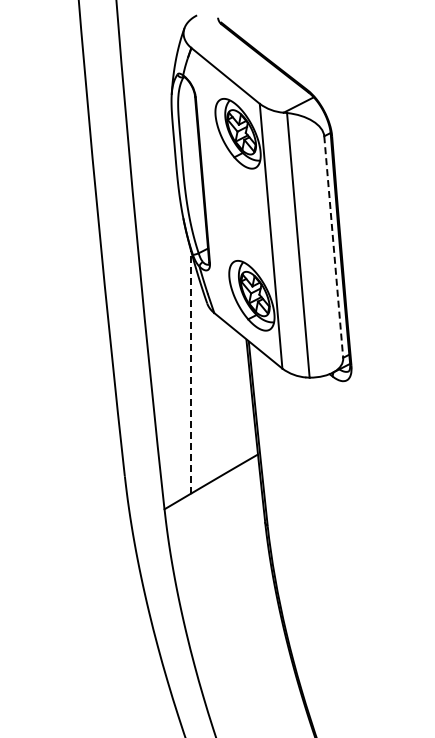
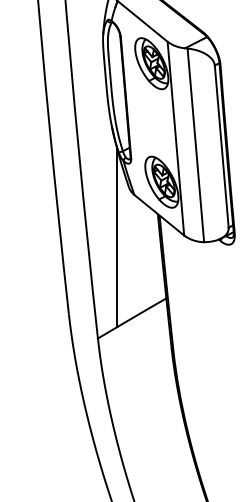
line: (333, 247) -> (221, 146), dashed -> solid
line: (191, 371) -> (117, 237), dashed -> solid

